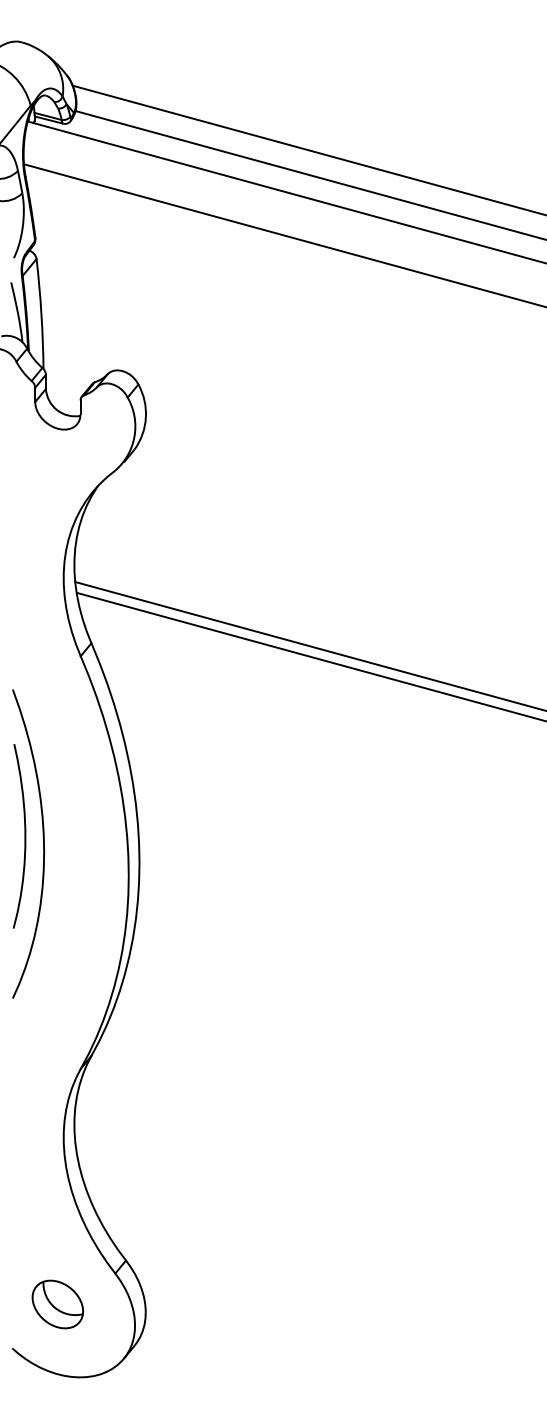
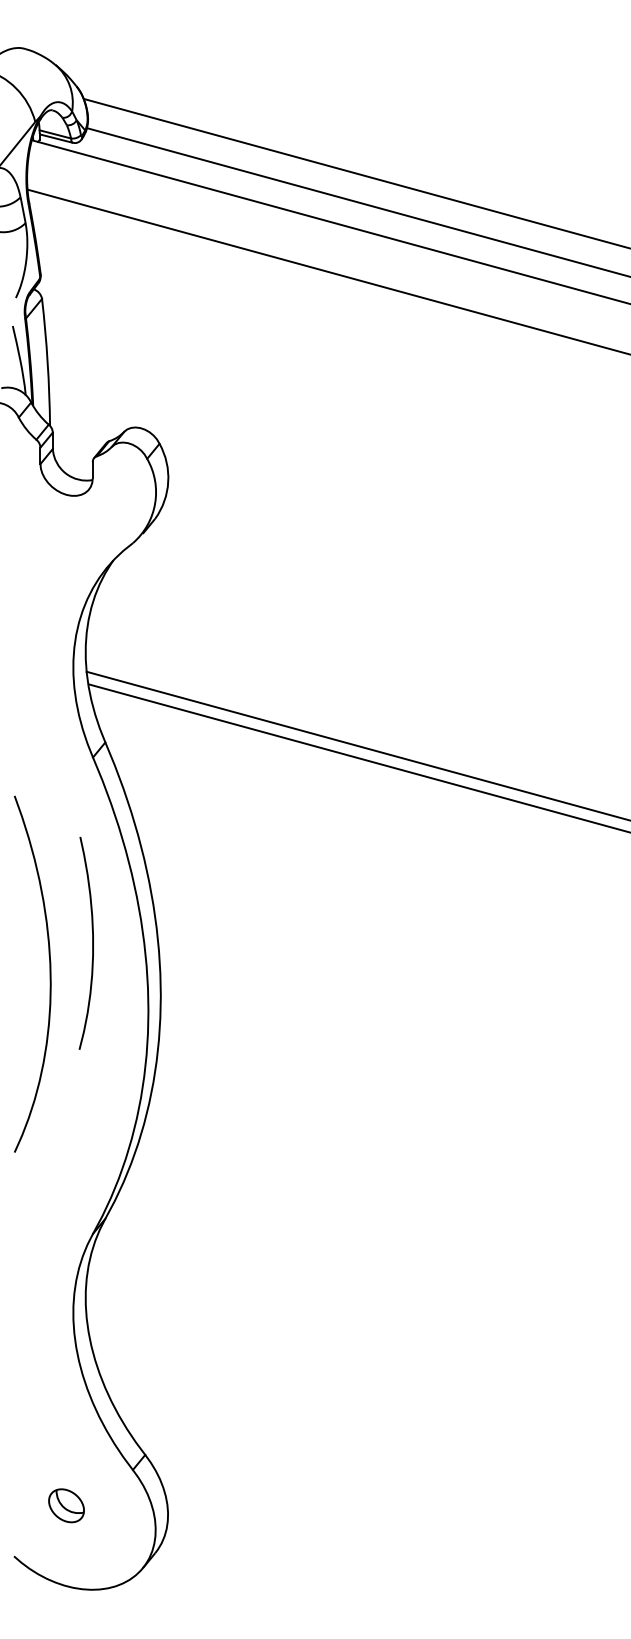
curve: (24, 835) -> (92, 942), moved
part: (57, 1304) -> (66, 1505), size x0.6

